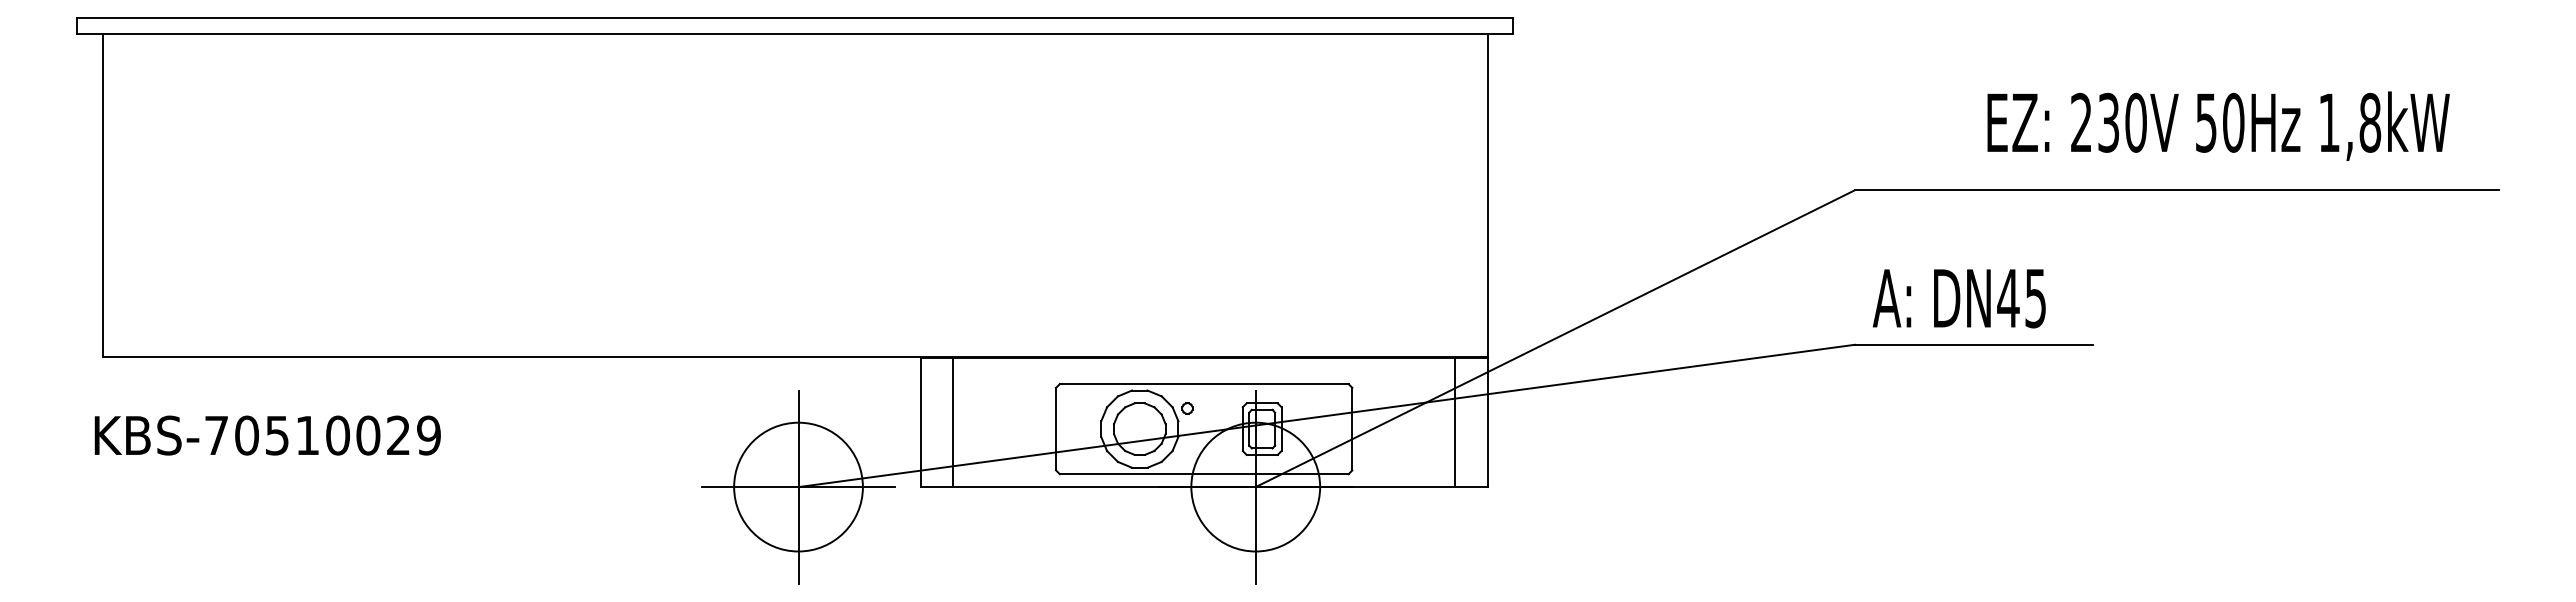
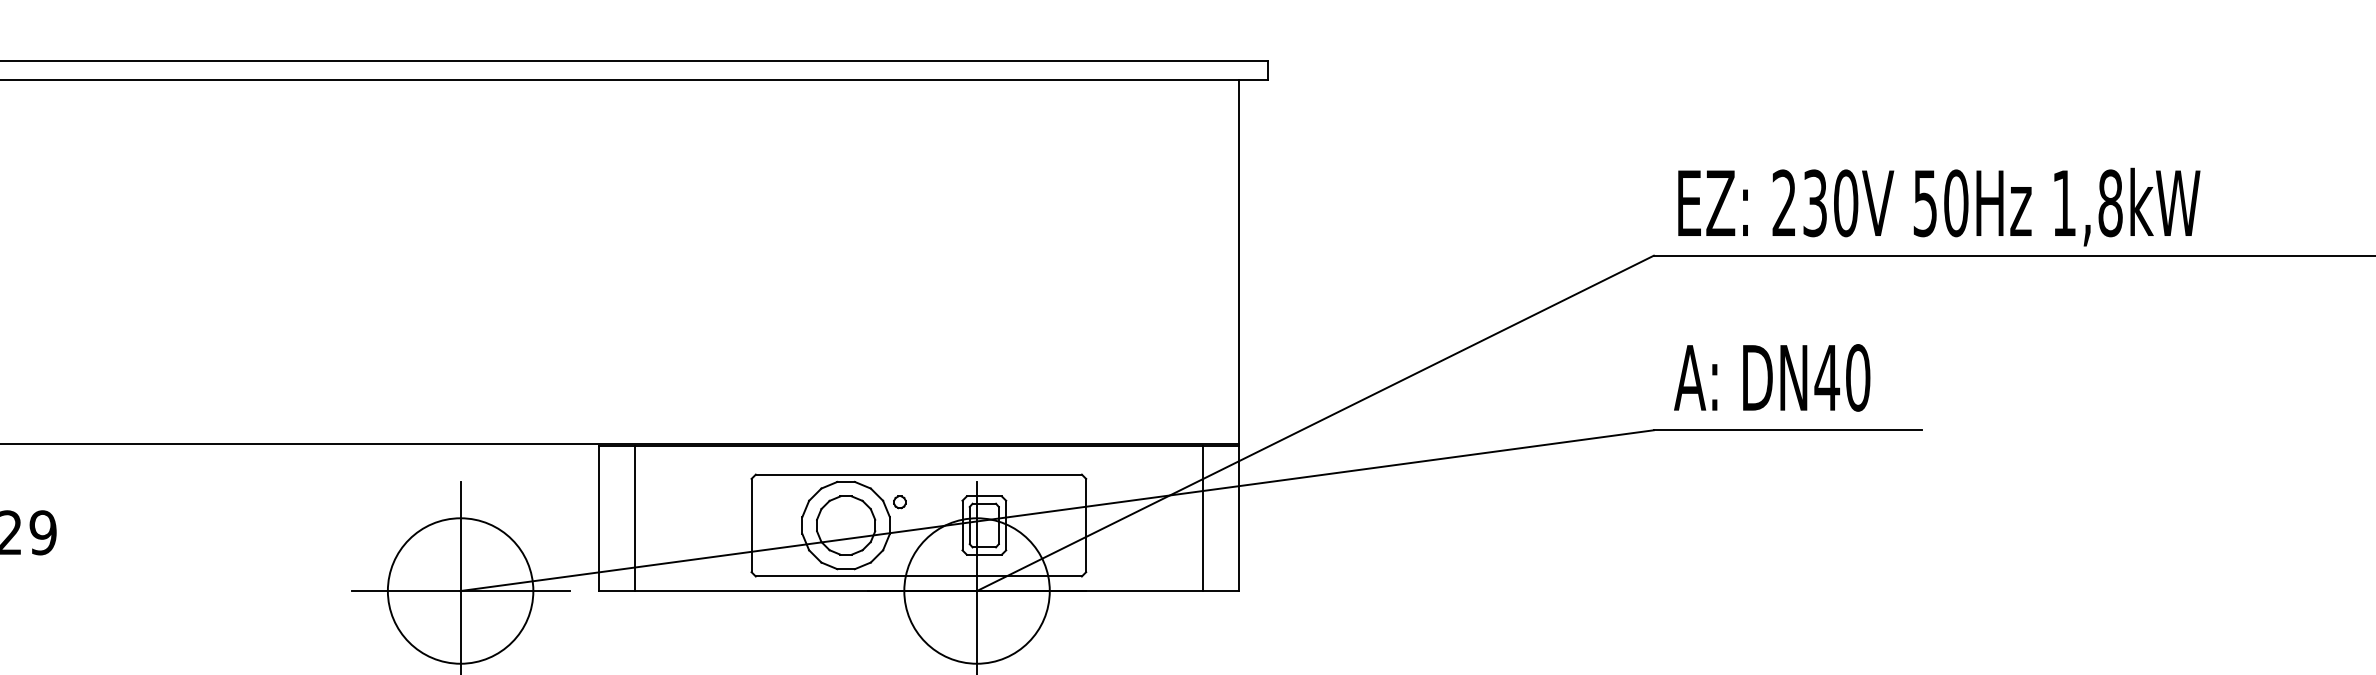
text: (2218, 125) -> (1939, 206), moved
text: (2035, 298) -> (1857, 377), DN45 -> DN40

